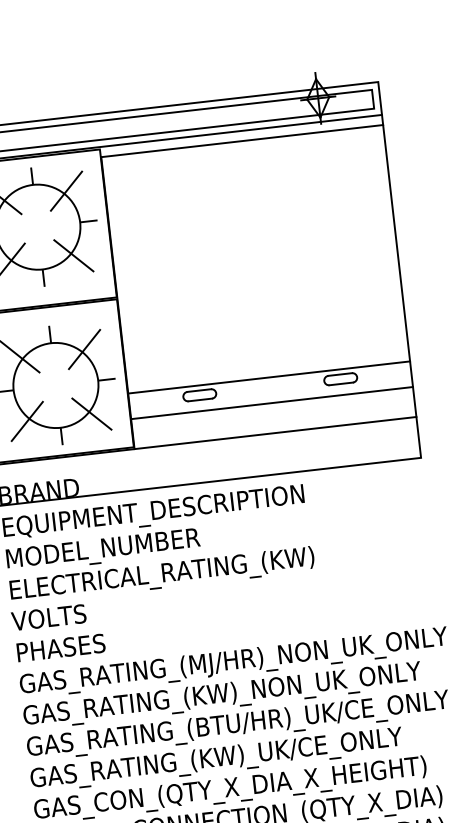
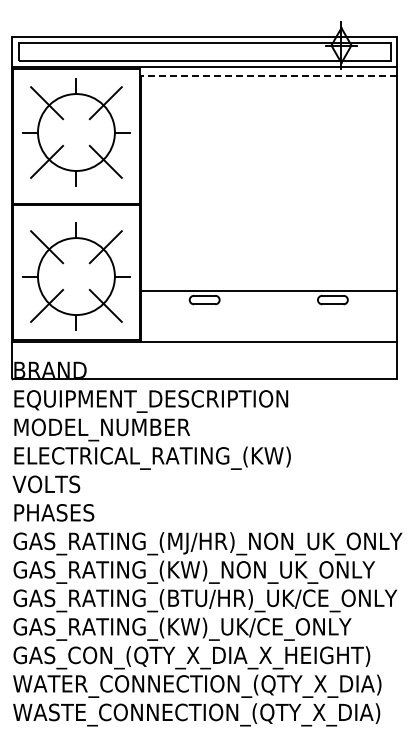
line: (241, 141) -> (268, 76), solid -> dashed
line: (271, 403) -> (268, 314), removed

